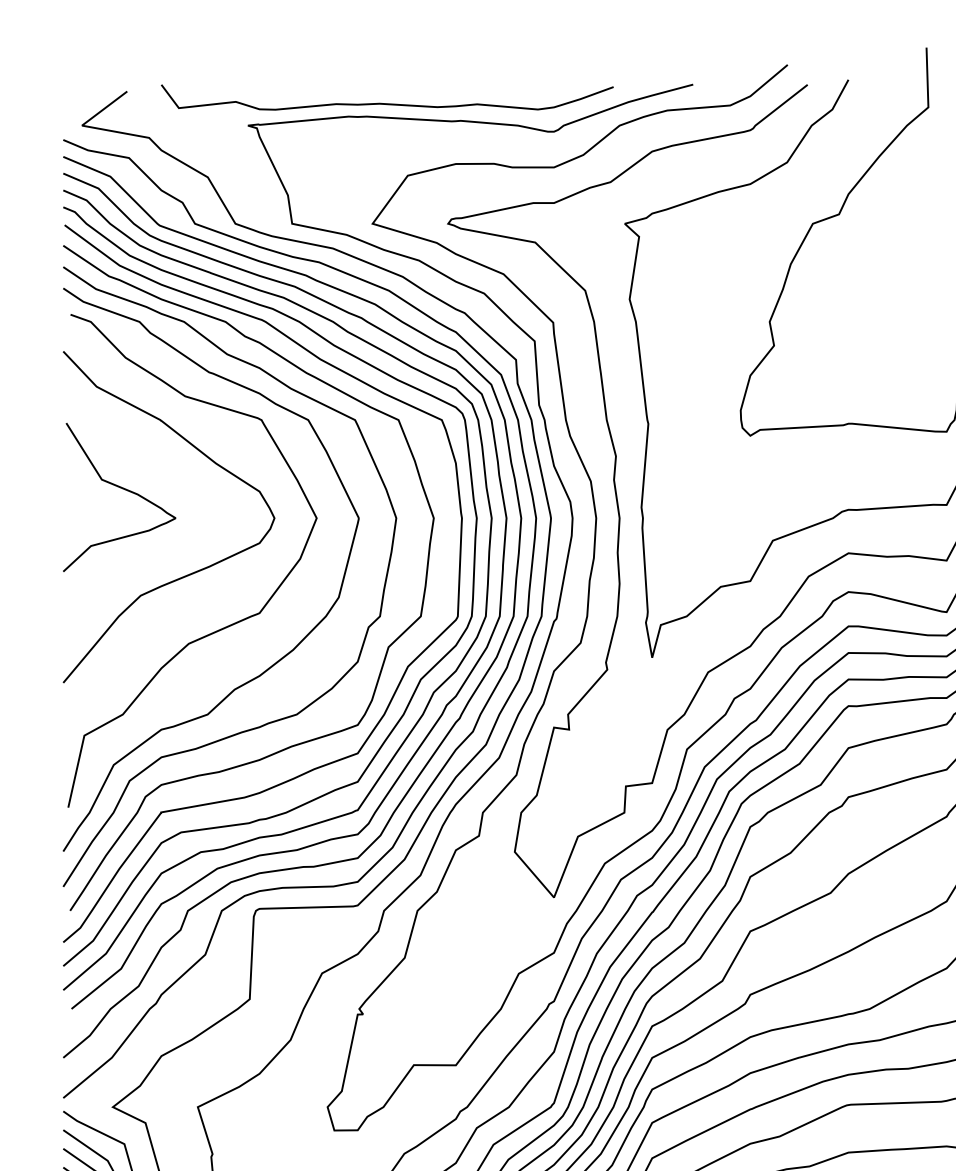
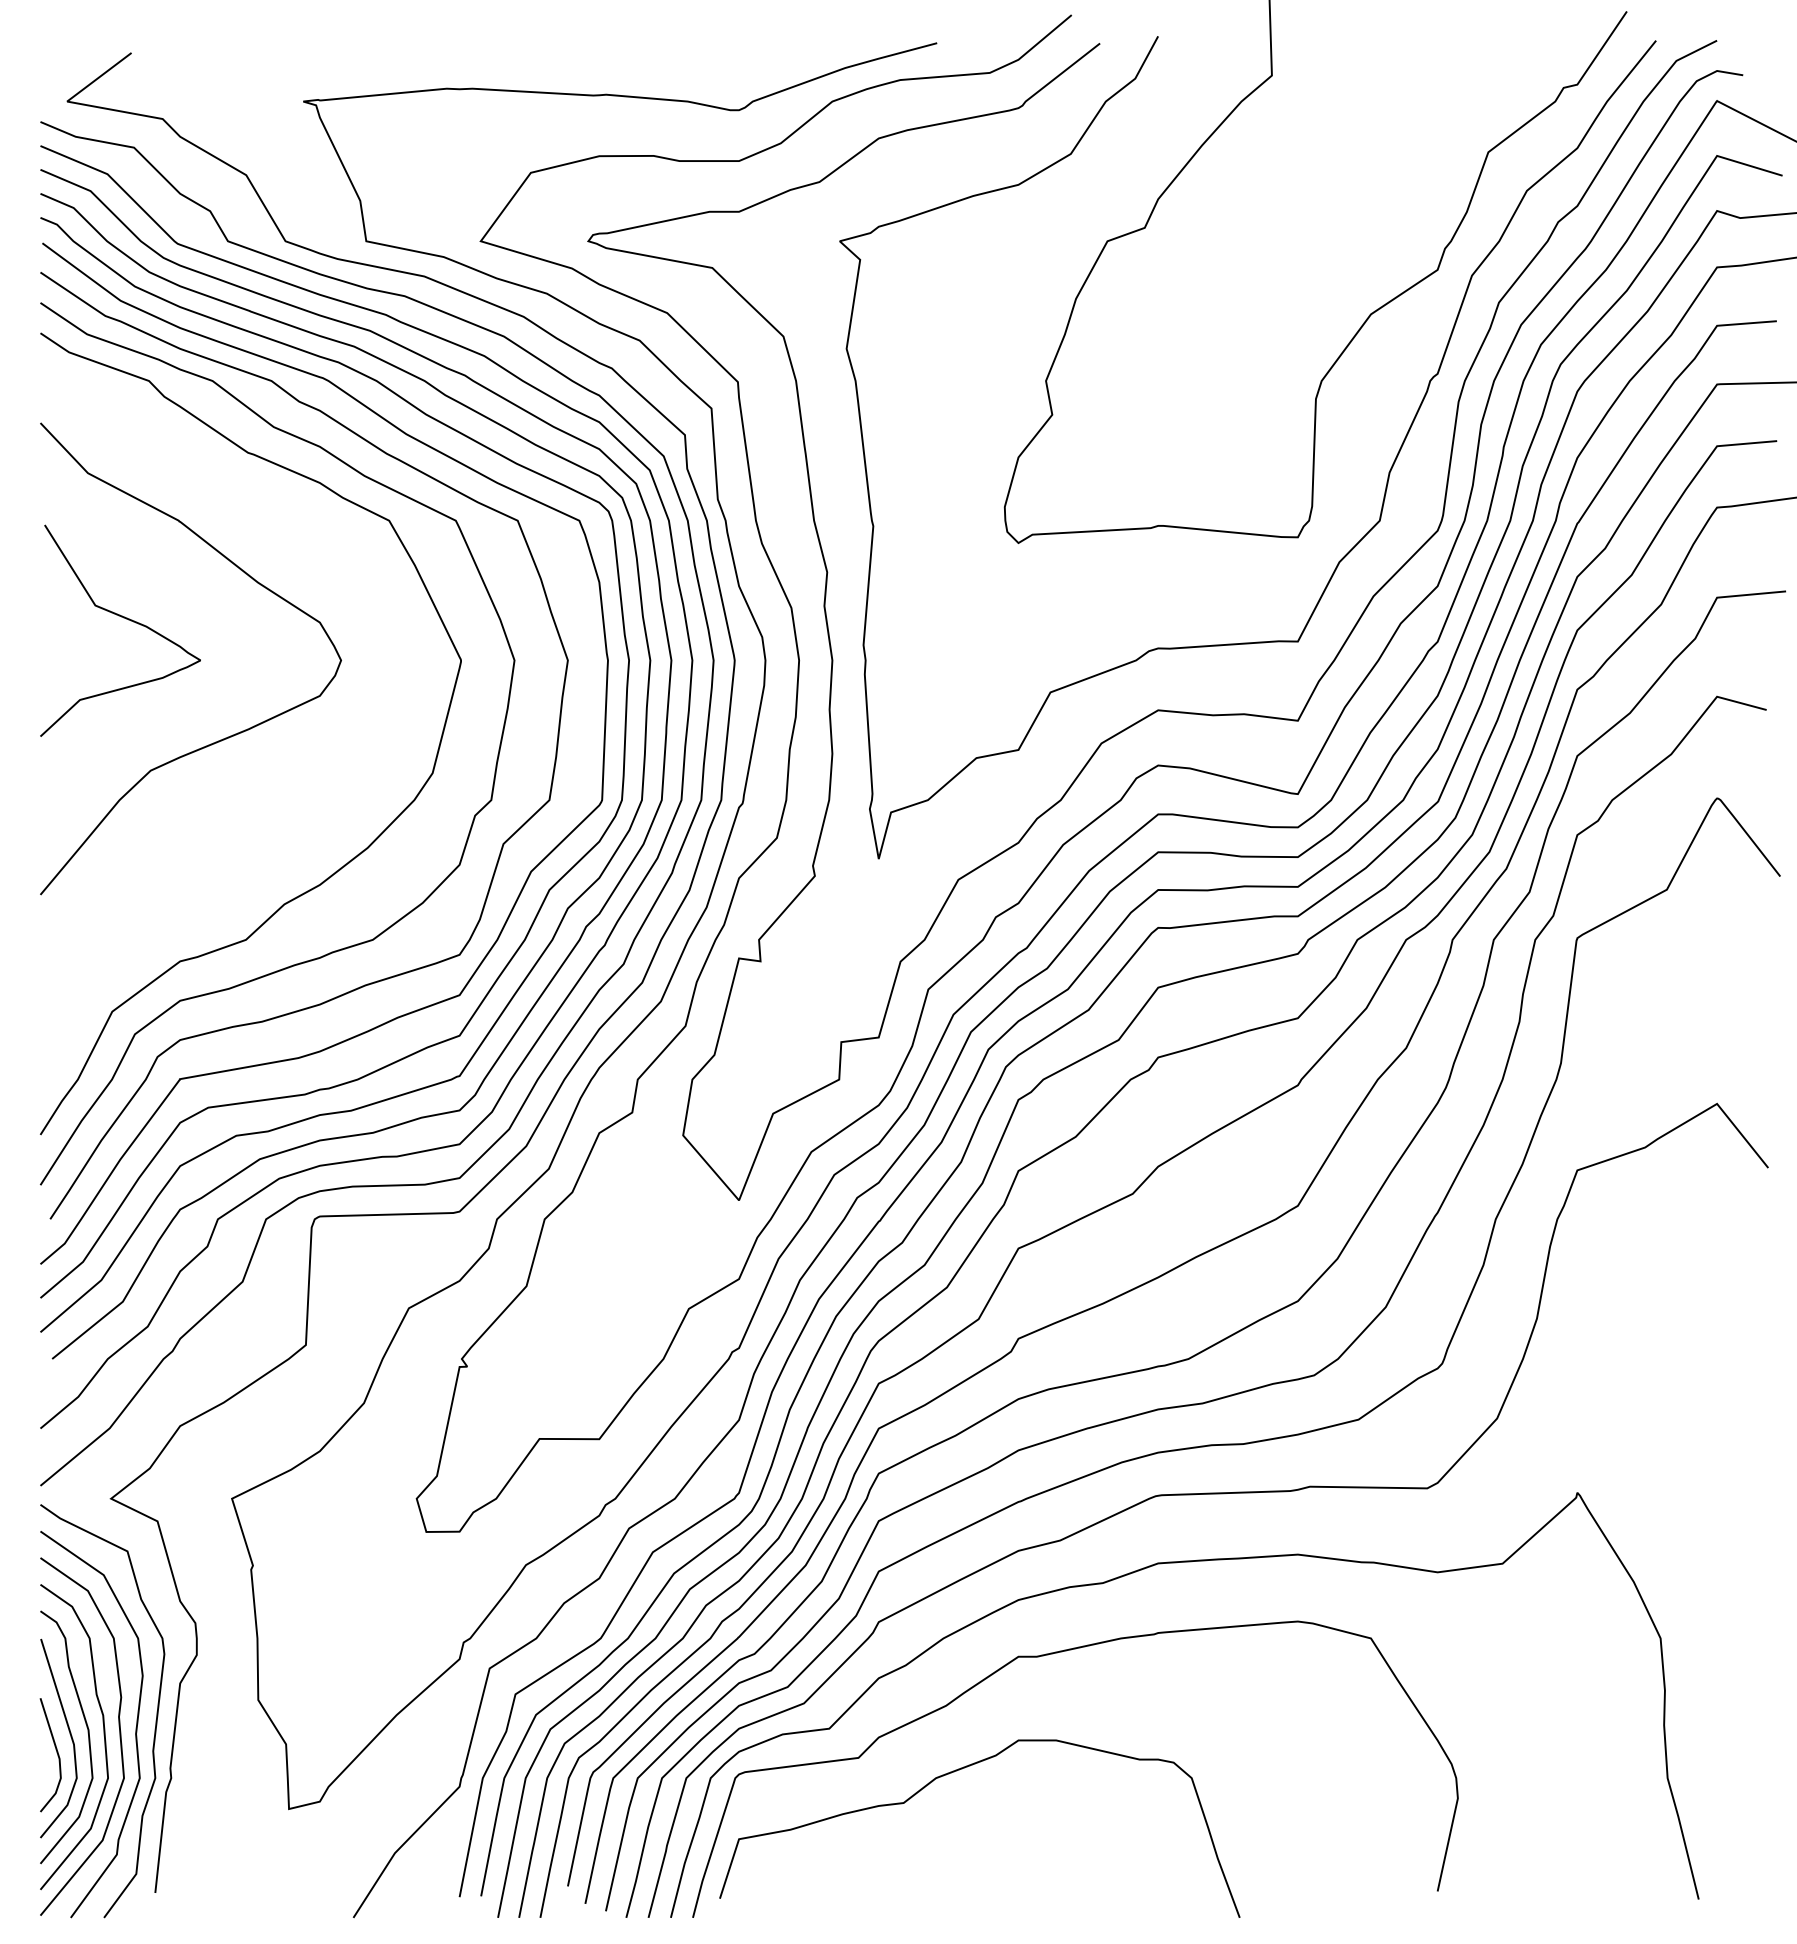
curve: (384, 103) -> (497, 69), removed
curve: (221, 628) -> (265, 817), removed

